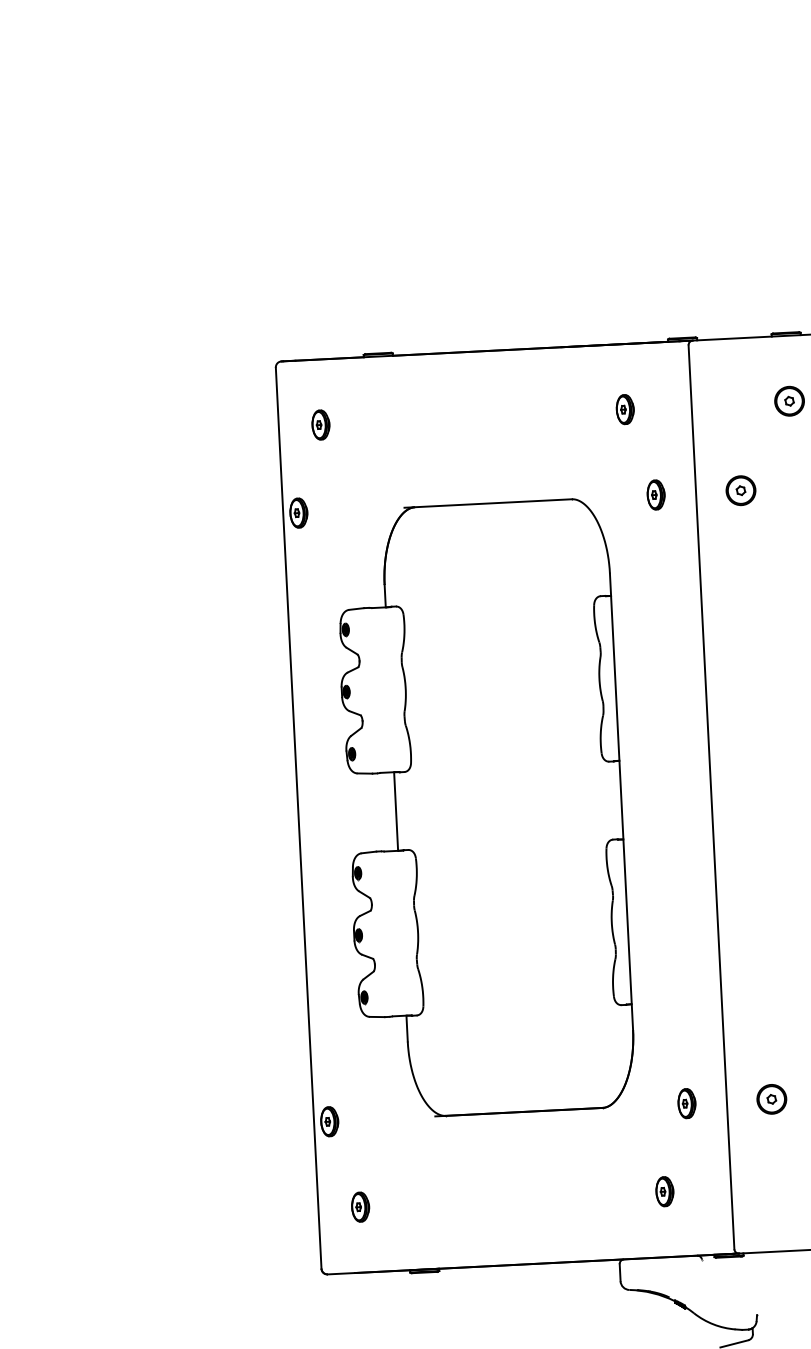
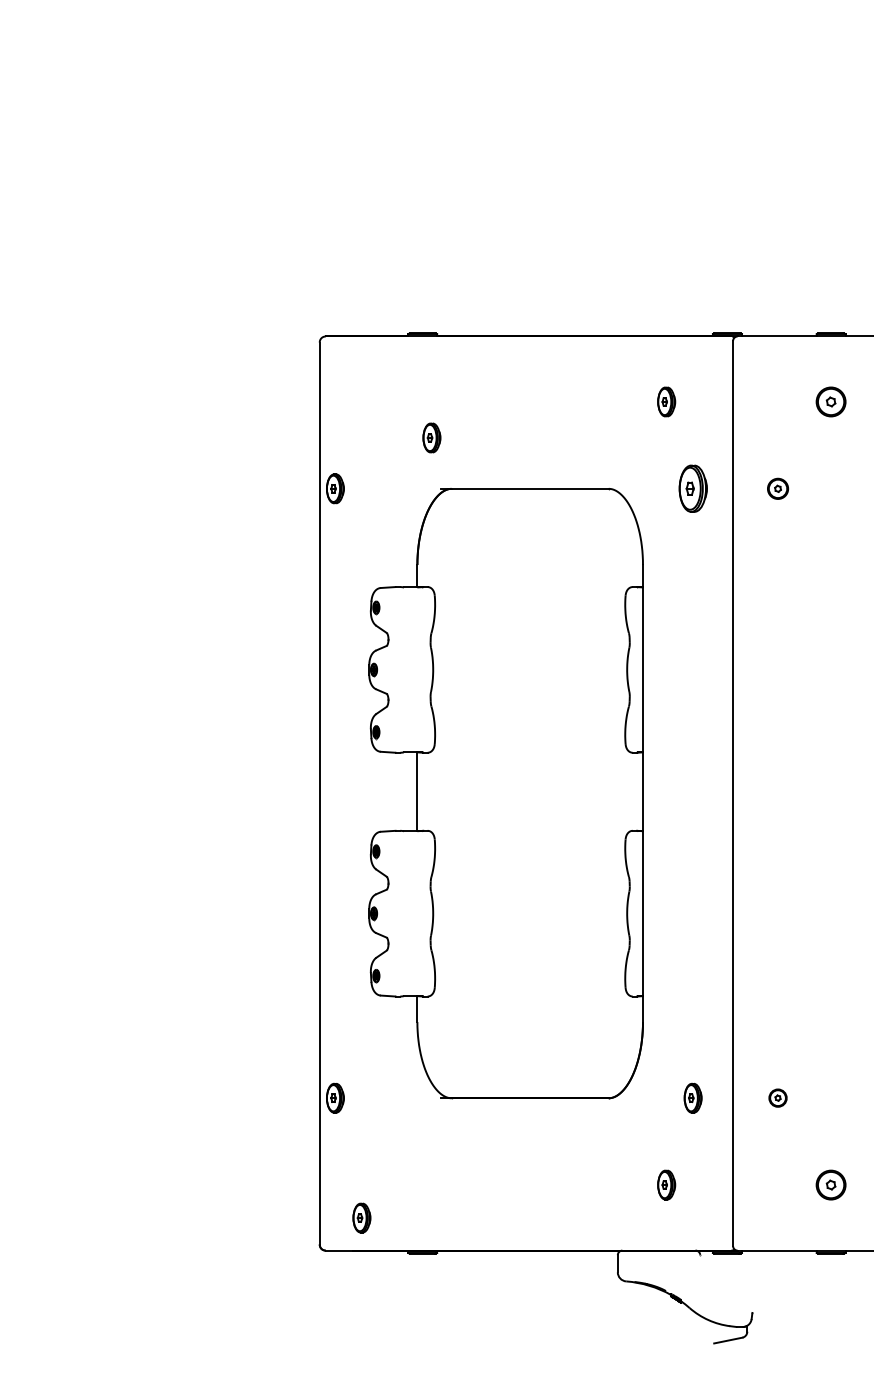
part: (320, 424) -> (431, 437), moved
part: (740, 490) -> (777, 488), size x0.7
part: (655, 494) -> (692, 488), size x1.6
part: (771, 1098) -> (777, 1097), size x0.6
part: (360, 1206) -> (361, 1217), moved

